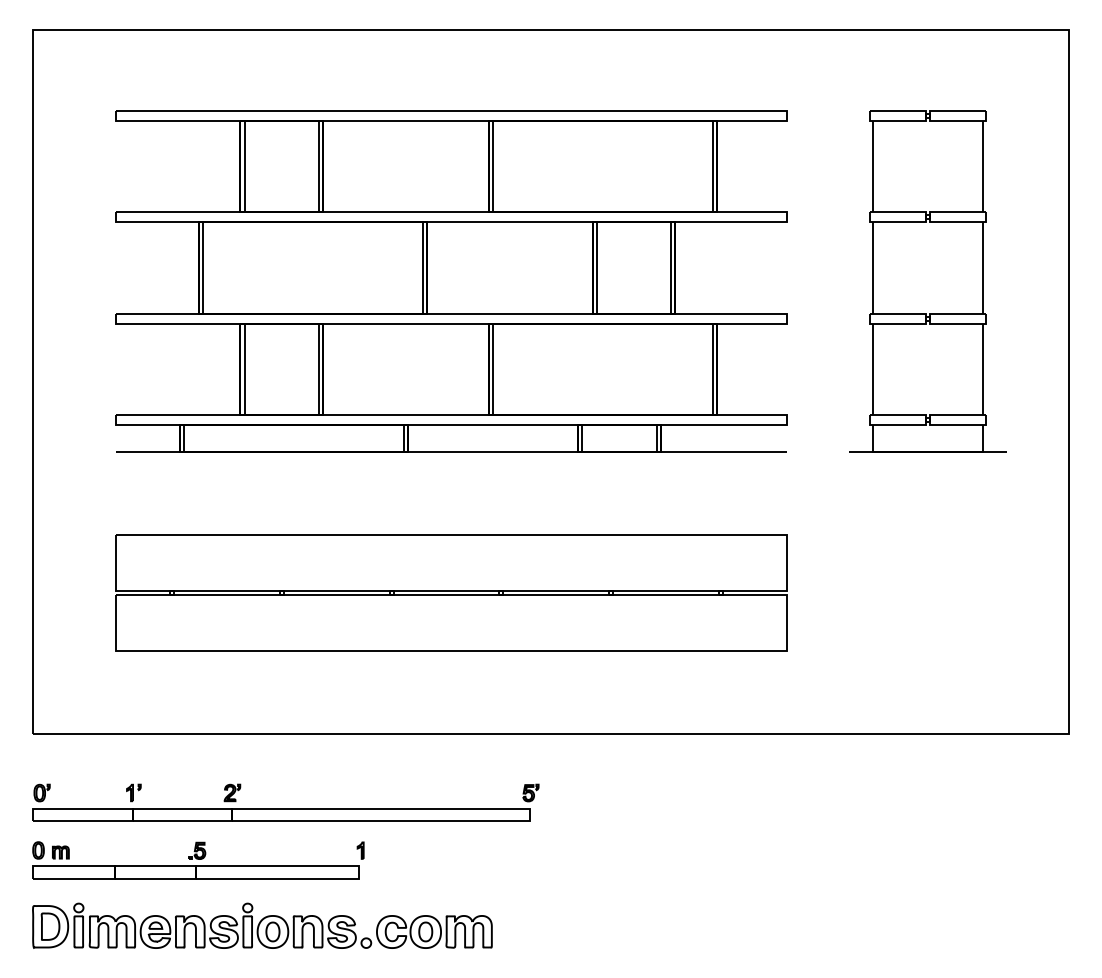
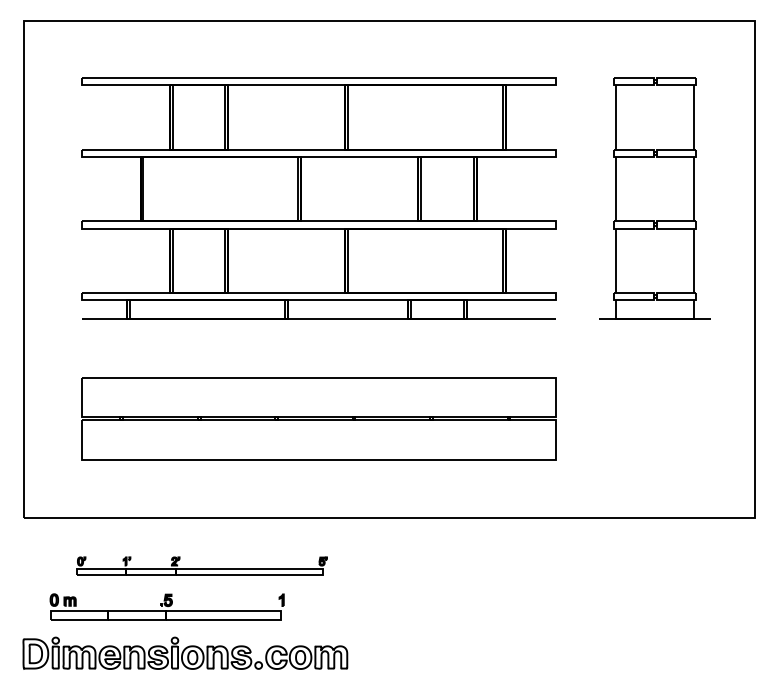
part: (286, 801) -> (202, 565), size x0.7
part: (197, 859) -> (166, 606), moved

